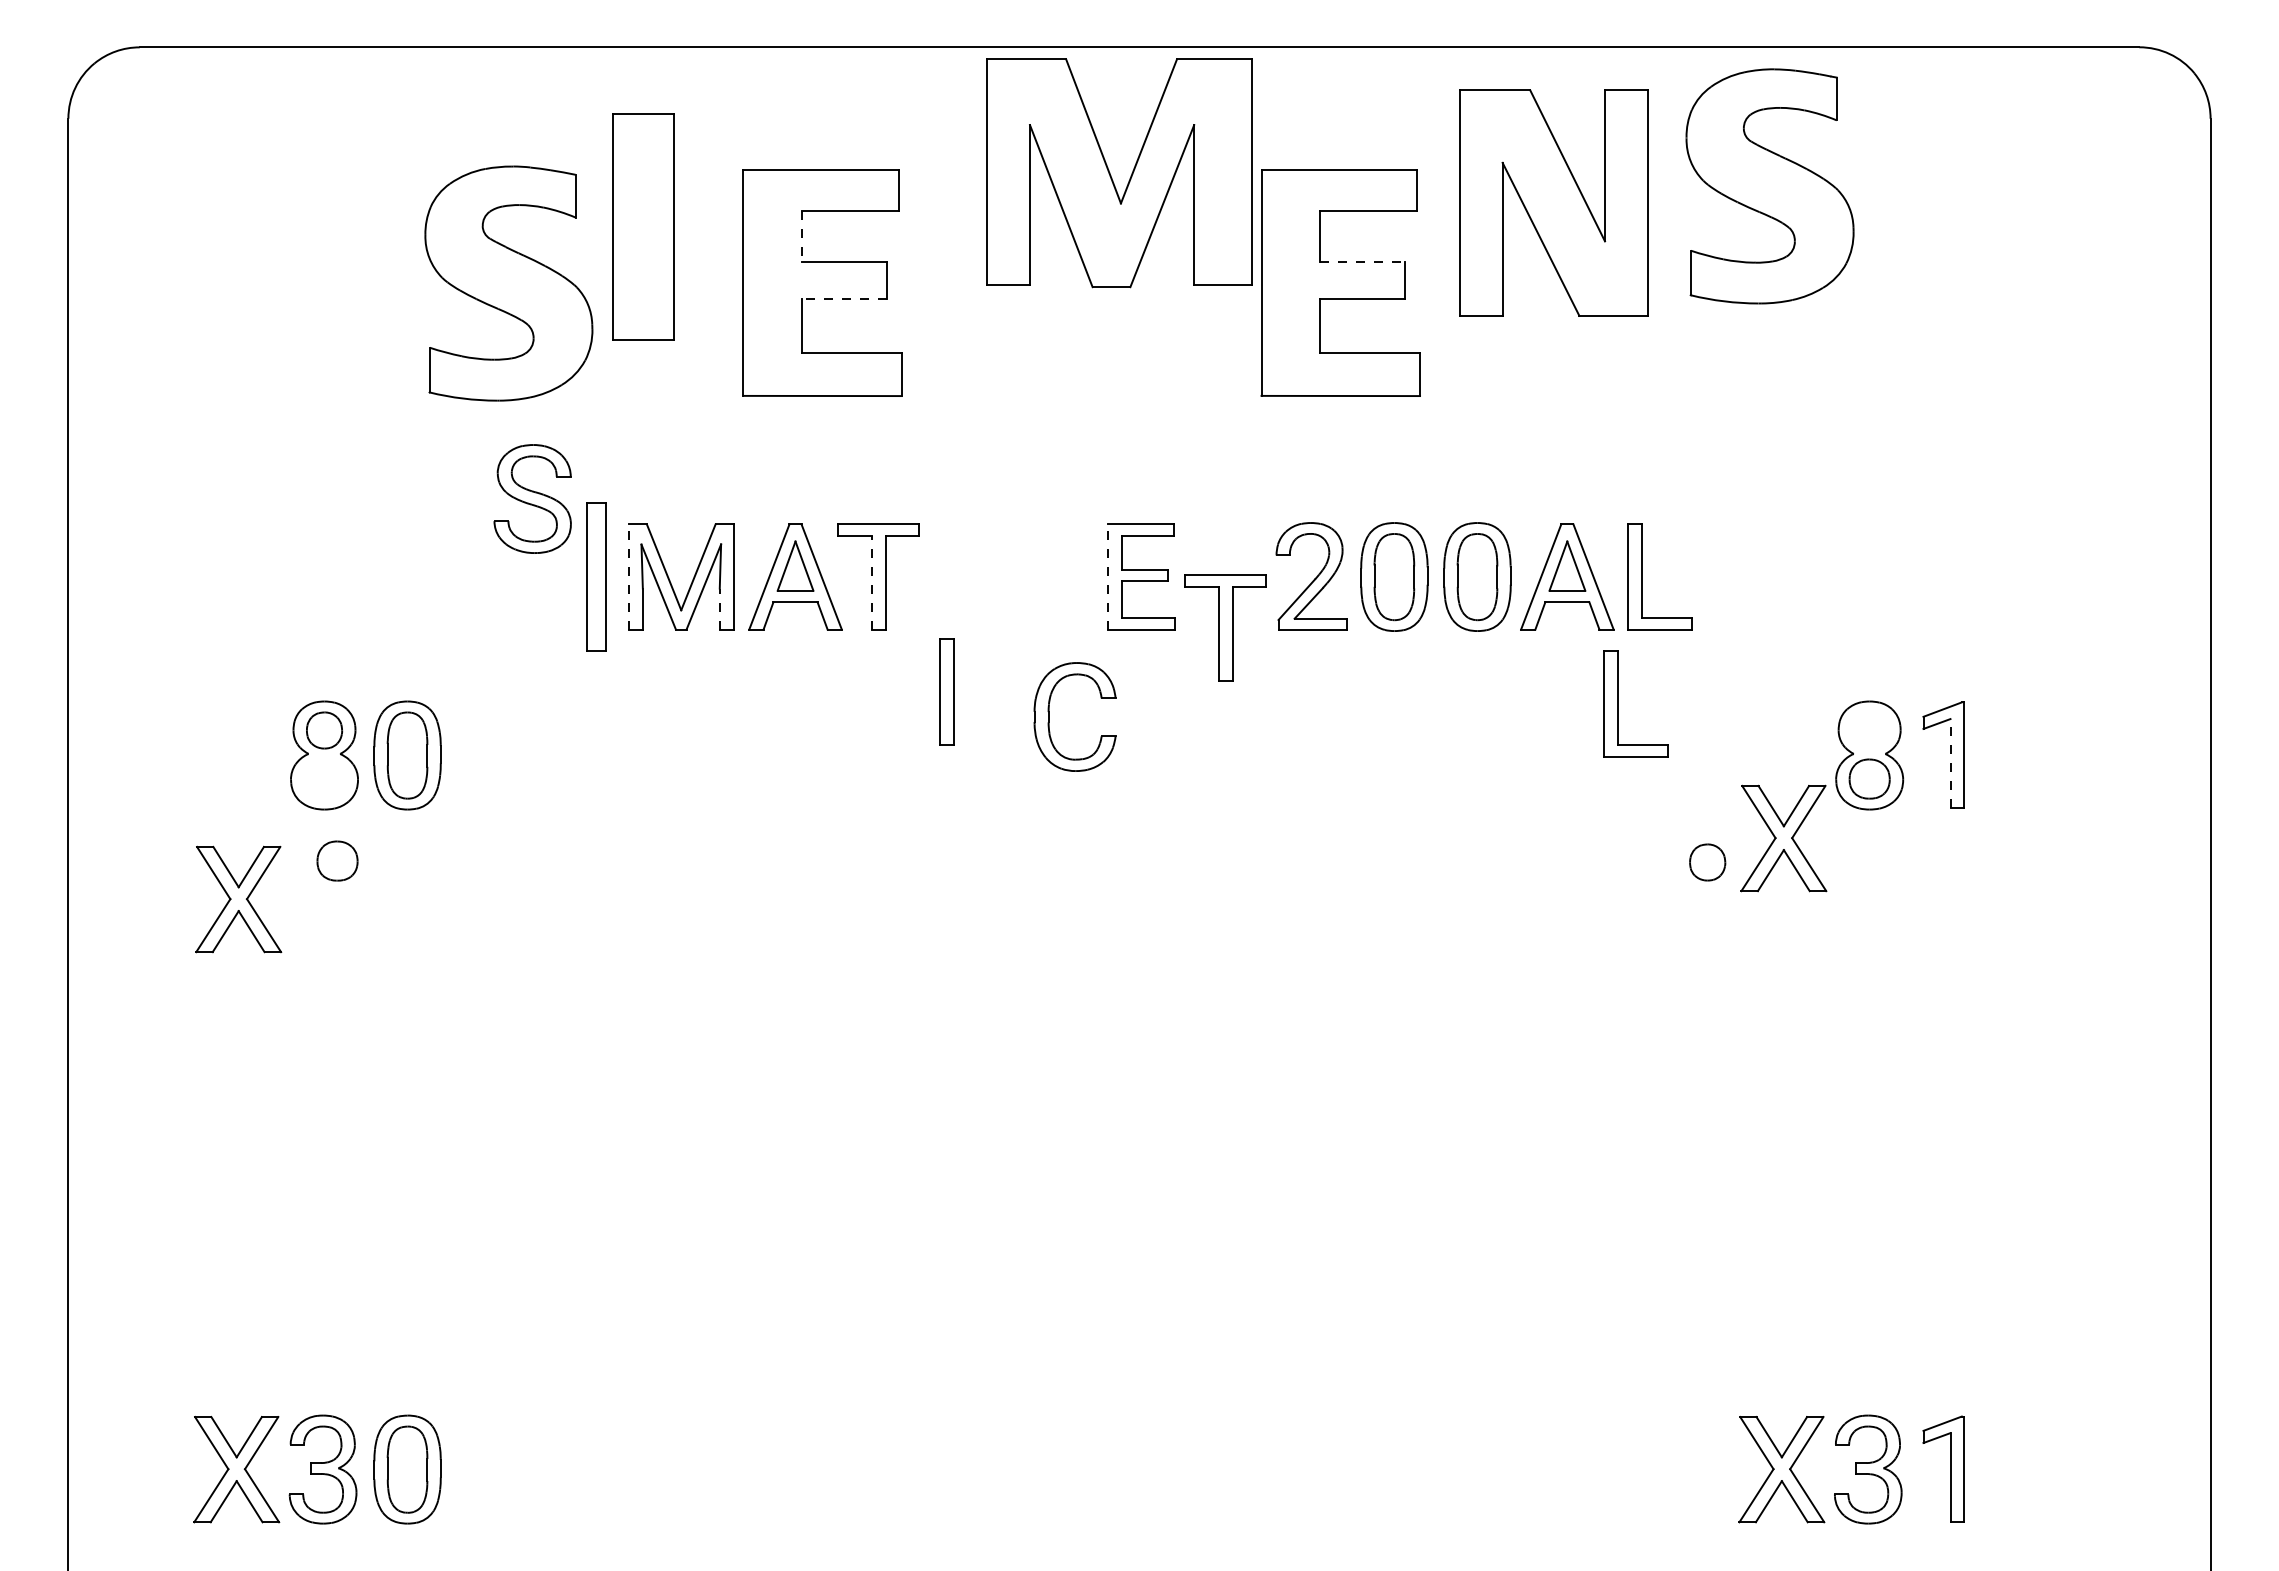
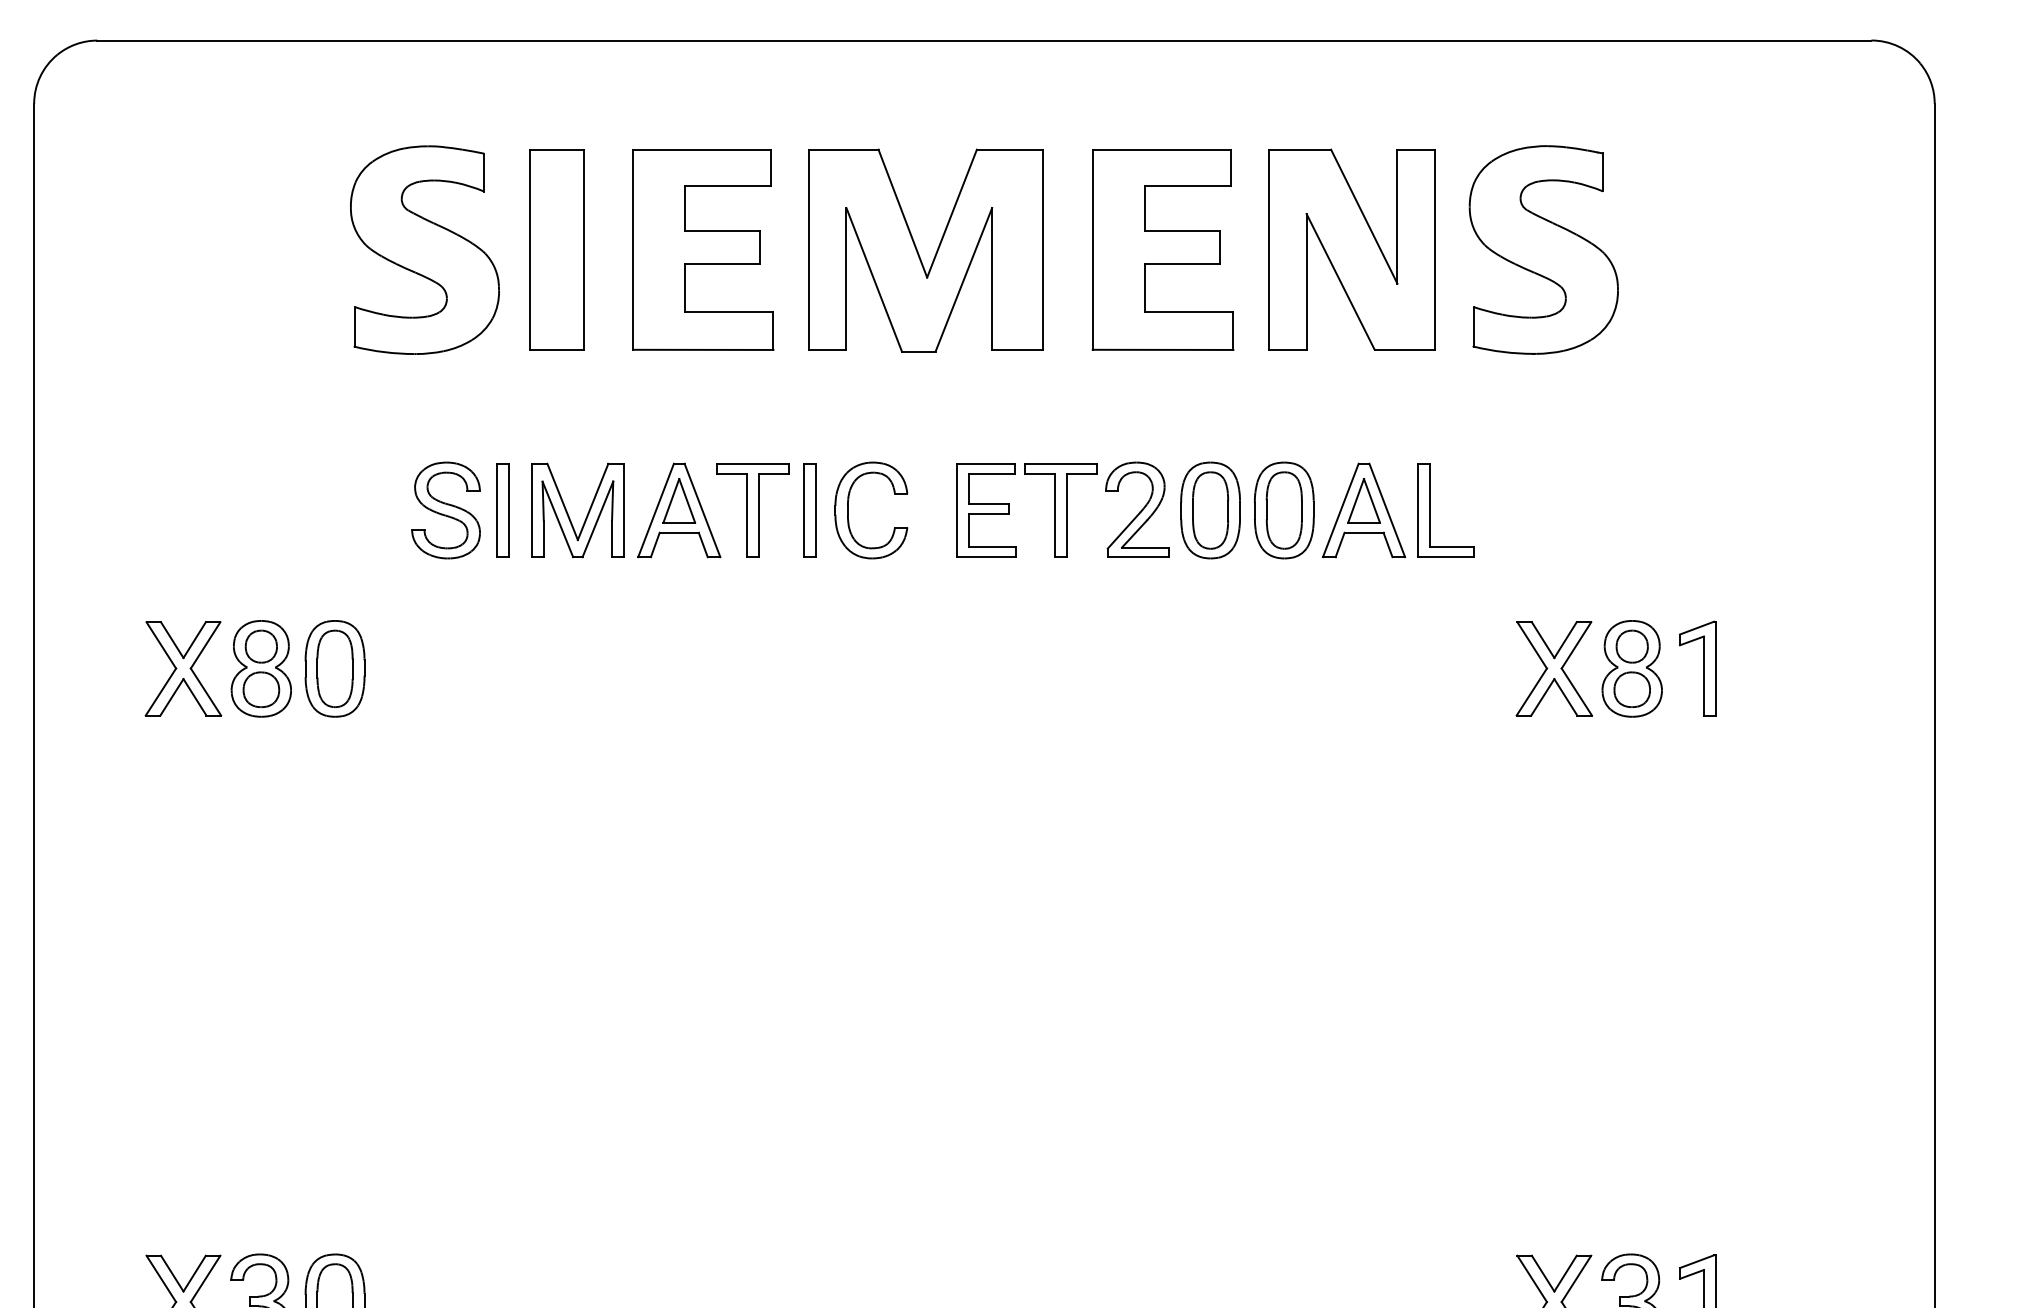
part: (1111, 175) -> (918, 252), moved
part: (1769, 186) -> (1543, 250), moved
part: (1553, 202) -> (1351, 249), moved
part: (643, 226) -> (556, 249), moved
line: (801, 236) -> (684, 208), dashed -> solid
line: (1362, 262) -> (1182, 231), dashed -> solid
line: (843, 299) -> (721, 264), dashed -> solid
part: (532, 498) -> (445, 510), moved
part: (596, 576) -> (502, 510), size x0.71
line: (628, 577) -> (531, 510), dashed -> solid
line: (1108, 577) -> (956, 510), dashed -> solid
line: (871, 582) -> (746, 515), dashed -> solid
line: (719, 609) -> (611, 539), dashed -> solid
part: (1225, 627) -> (1060, 510), moved
part: (946, 691) -> (809, 510), moved
part: (1618, 703) -> (1409, 622), removed
part: (1049, 716) -> (848, 510), moved
line: (1950, 763) -> (1703, 675), dashed -> solid
part: (1783, 838) -> (1554, 668), moved
part: (337, 860) -> (261, 689), moved
part: (1707, 862) -> (1632, 646), moved
part: (238, 899) -> (183, 668), moved

